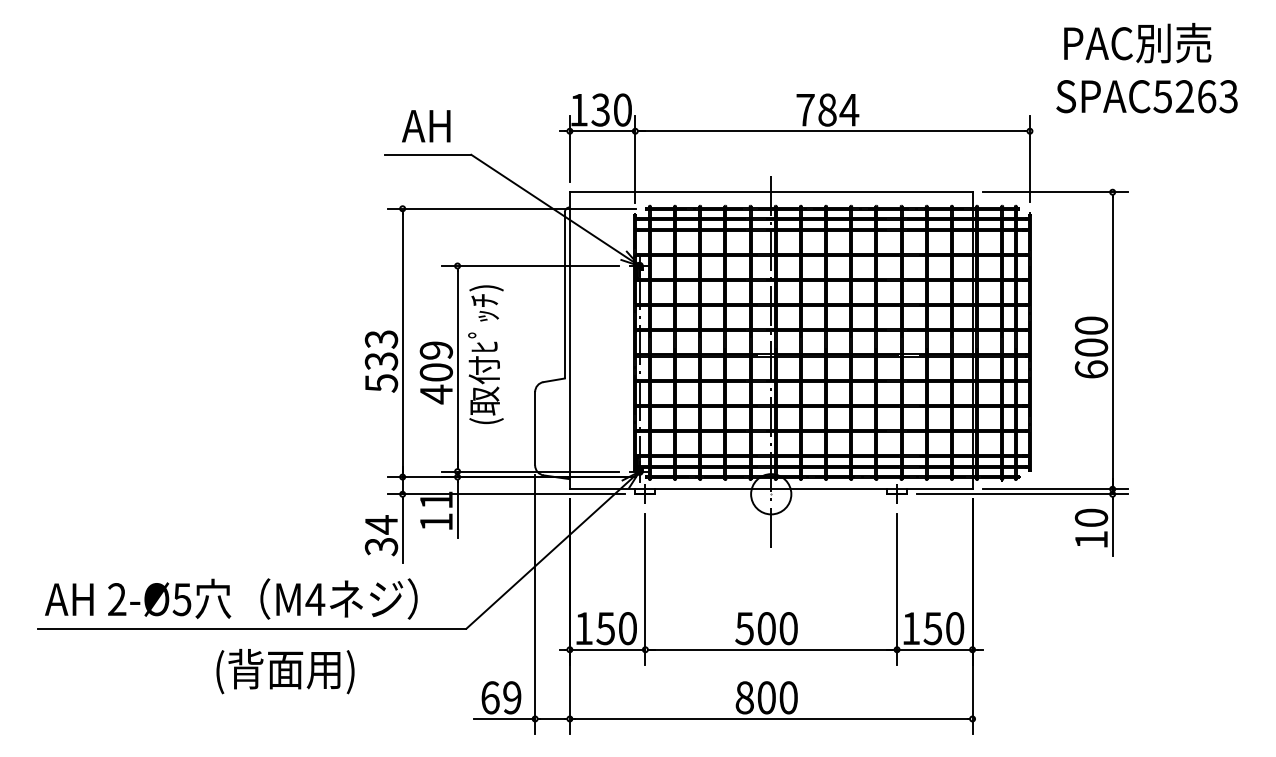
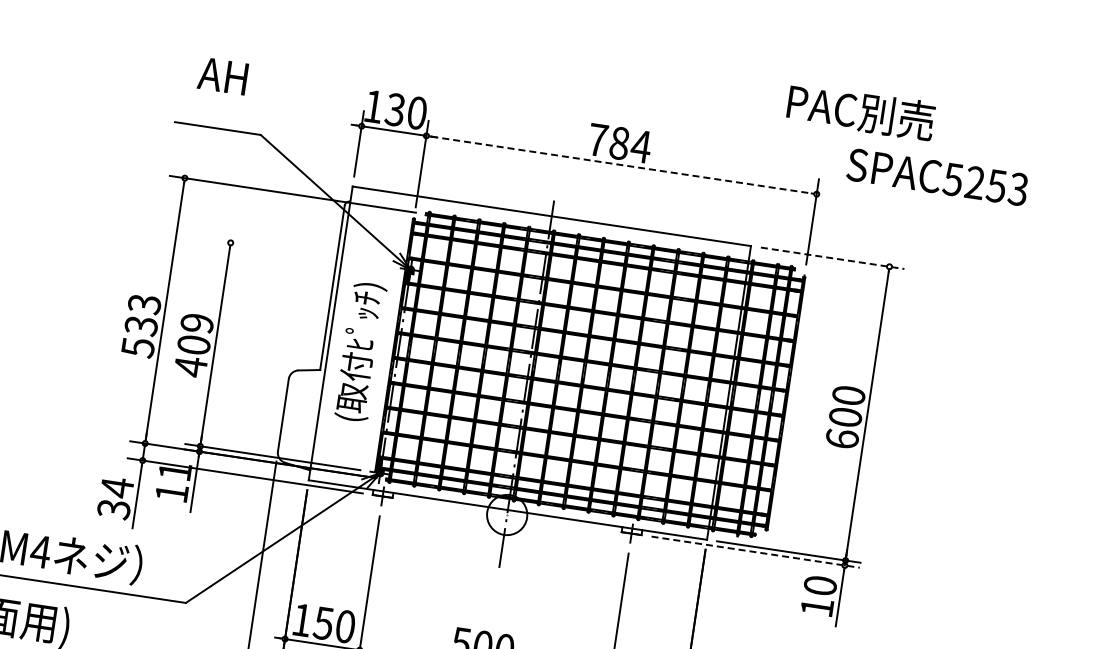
text: (1137, 43) -> (860, 112), moved
text: (1206, 96) -> (996, 185), SPAC5263 -> SPAC5253
text: (426, 126) -> (223, 76), moved
line: (833, 131) -> (622, 165), solid -> dashed
line: (1055, 192) -> (832, 258), solid -> dashed
line: (530, 266) -> (302, 254), removed
text: (485, 354) -> (359, 351), moved
line: (1022, 494) -> (755, 552), solid -> dashed

